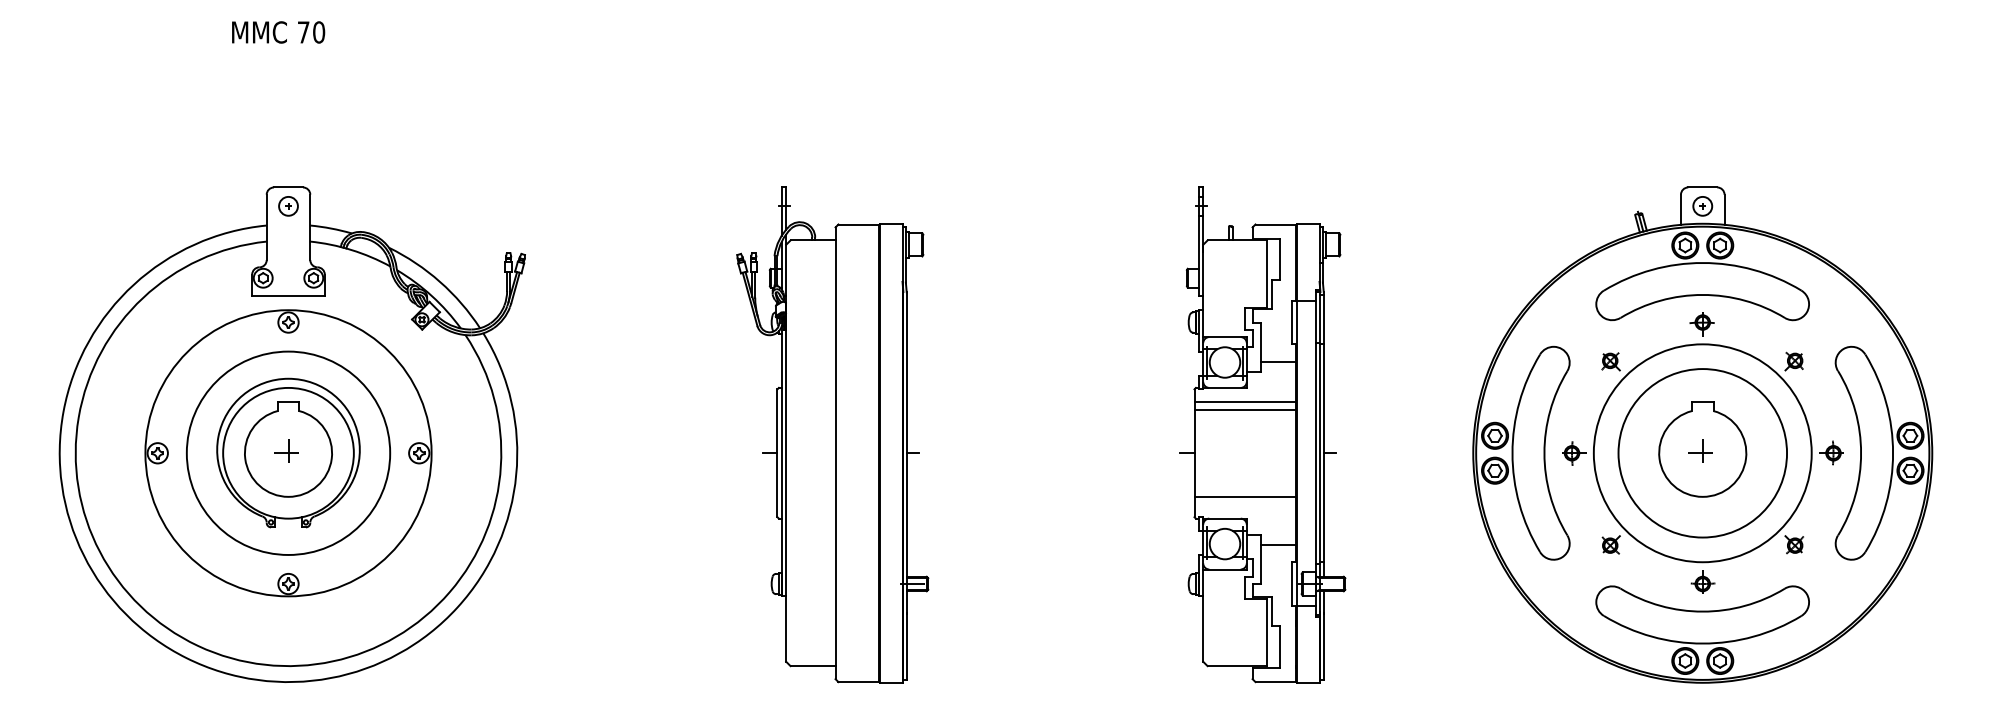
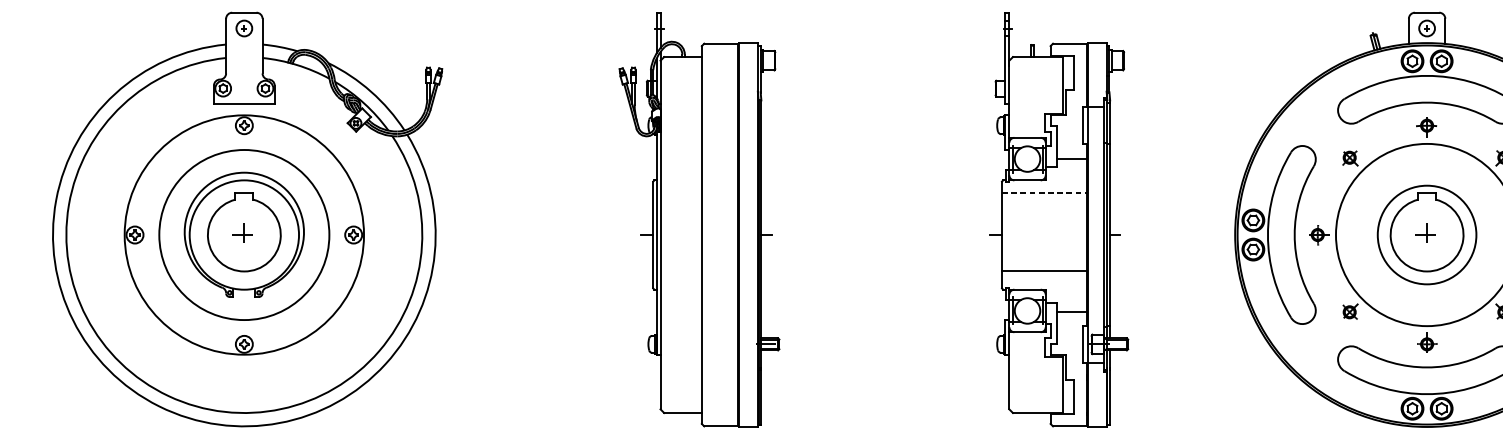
line: (1245, 402) -> (1044, 192), solid -> dashed
line: (1245, 409) -> (1044, 198), removed
circle: (1702, 453) -> (1426, 235), size x0.7

